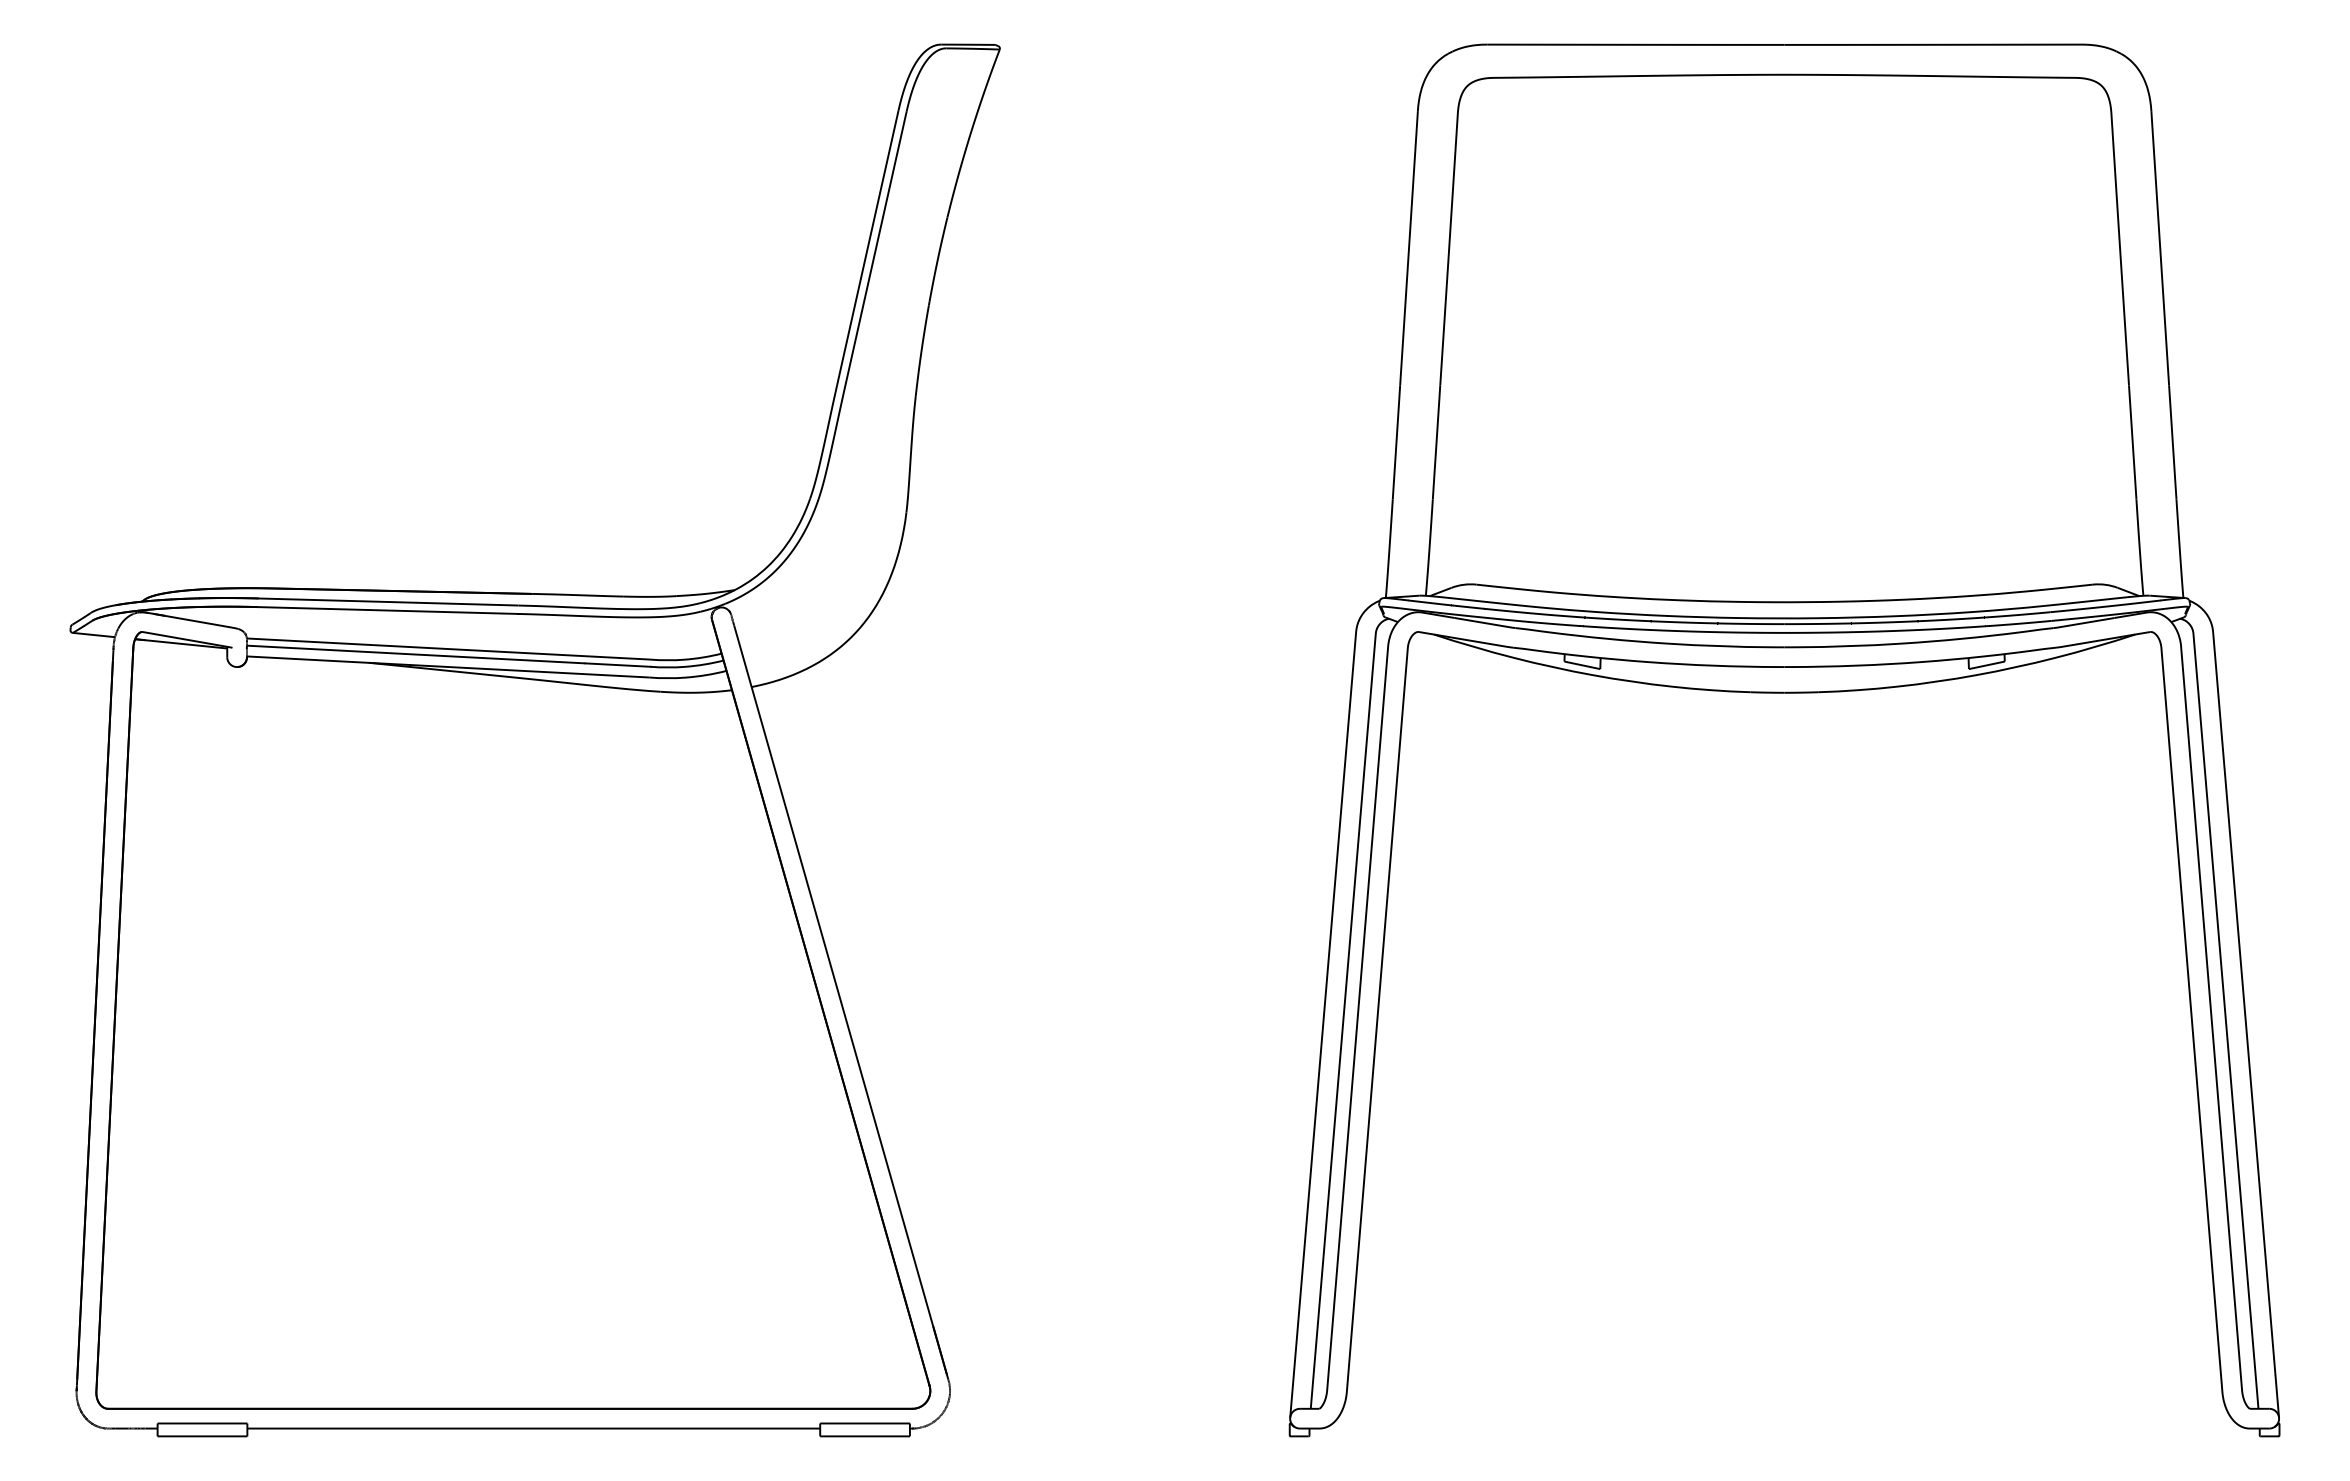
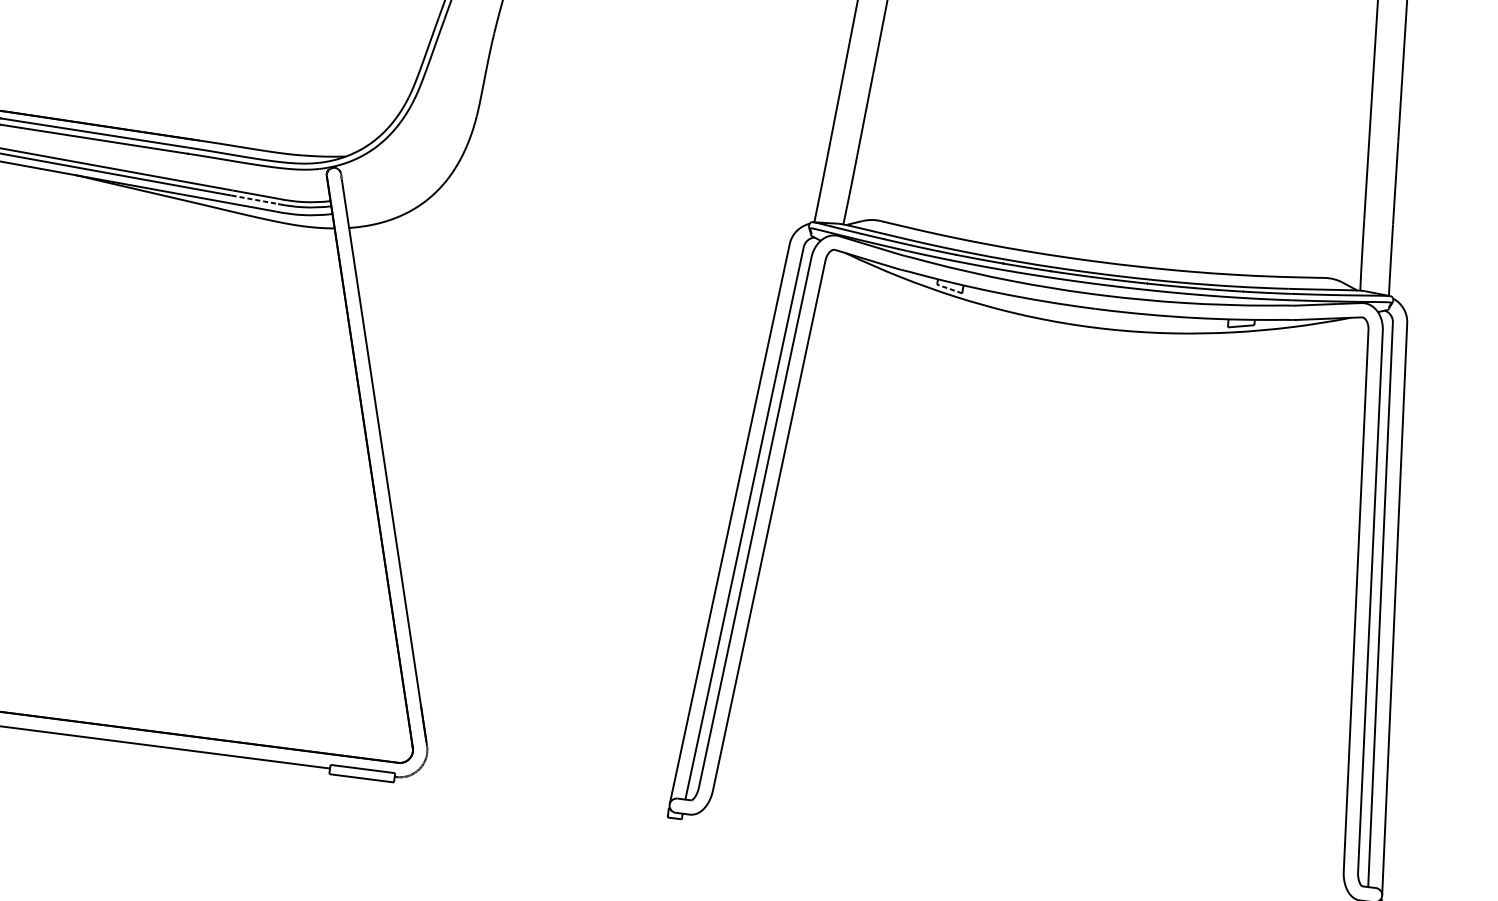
line: (618, 665) -> (255, 200), solid -> dashed
line: (1581, 665) -> (949, 289), solid -> dashed

